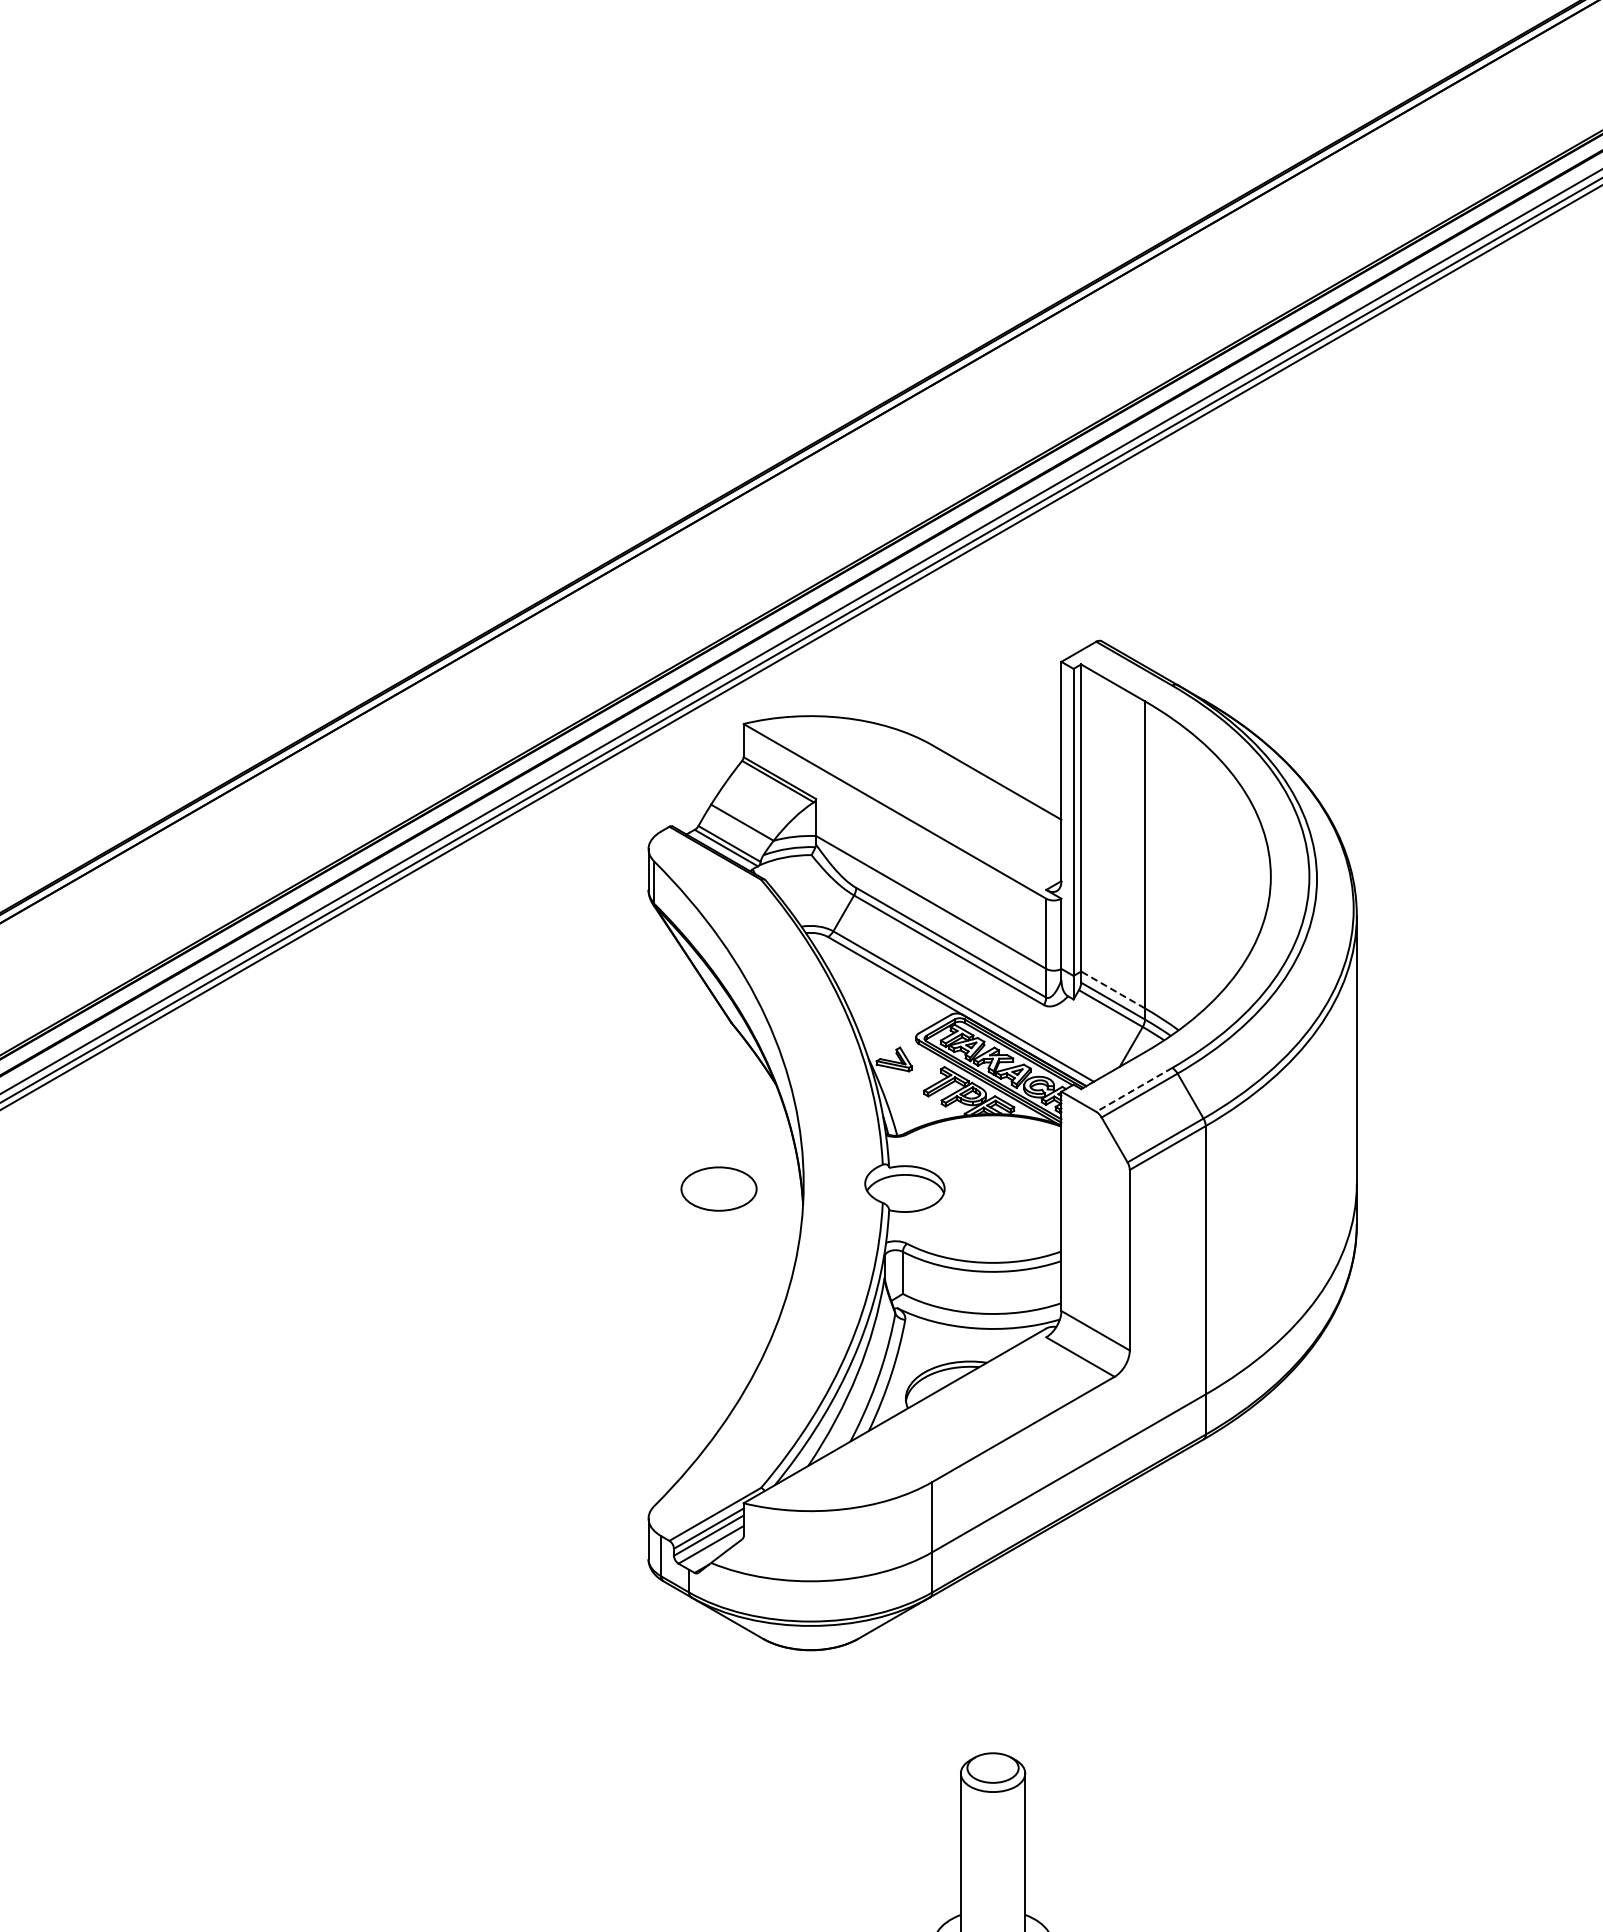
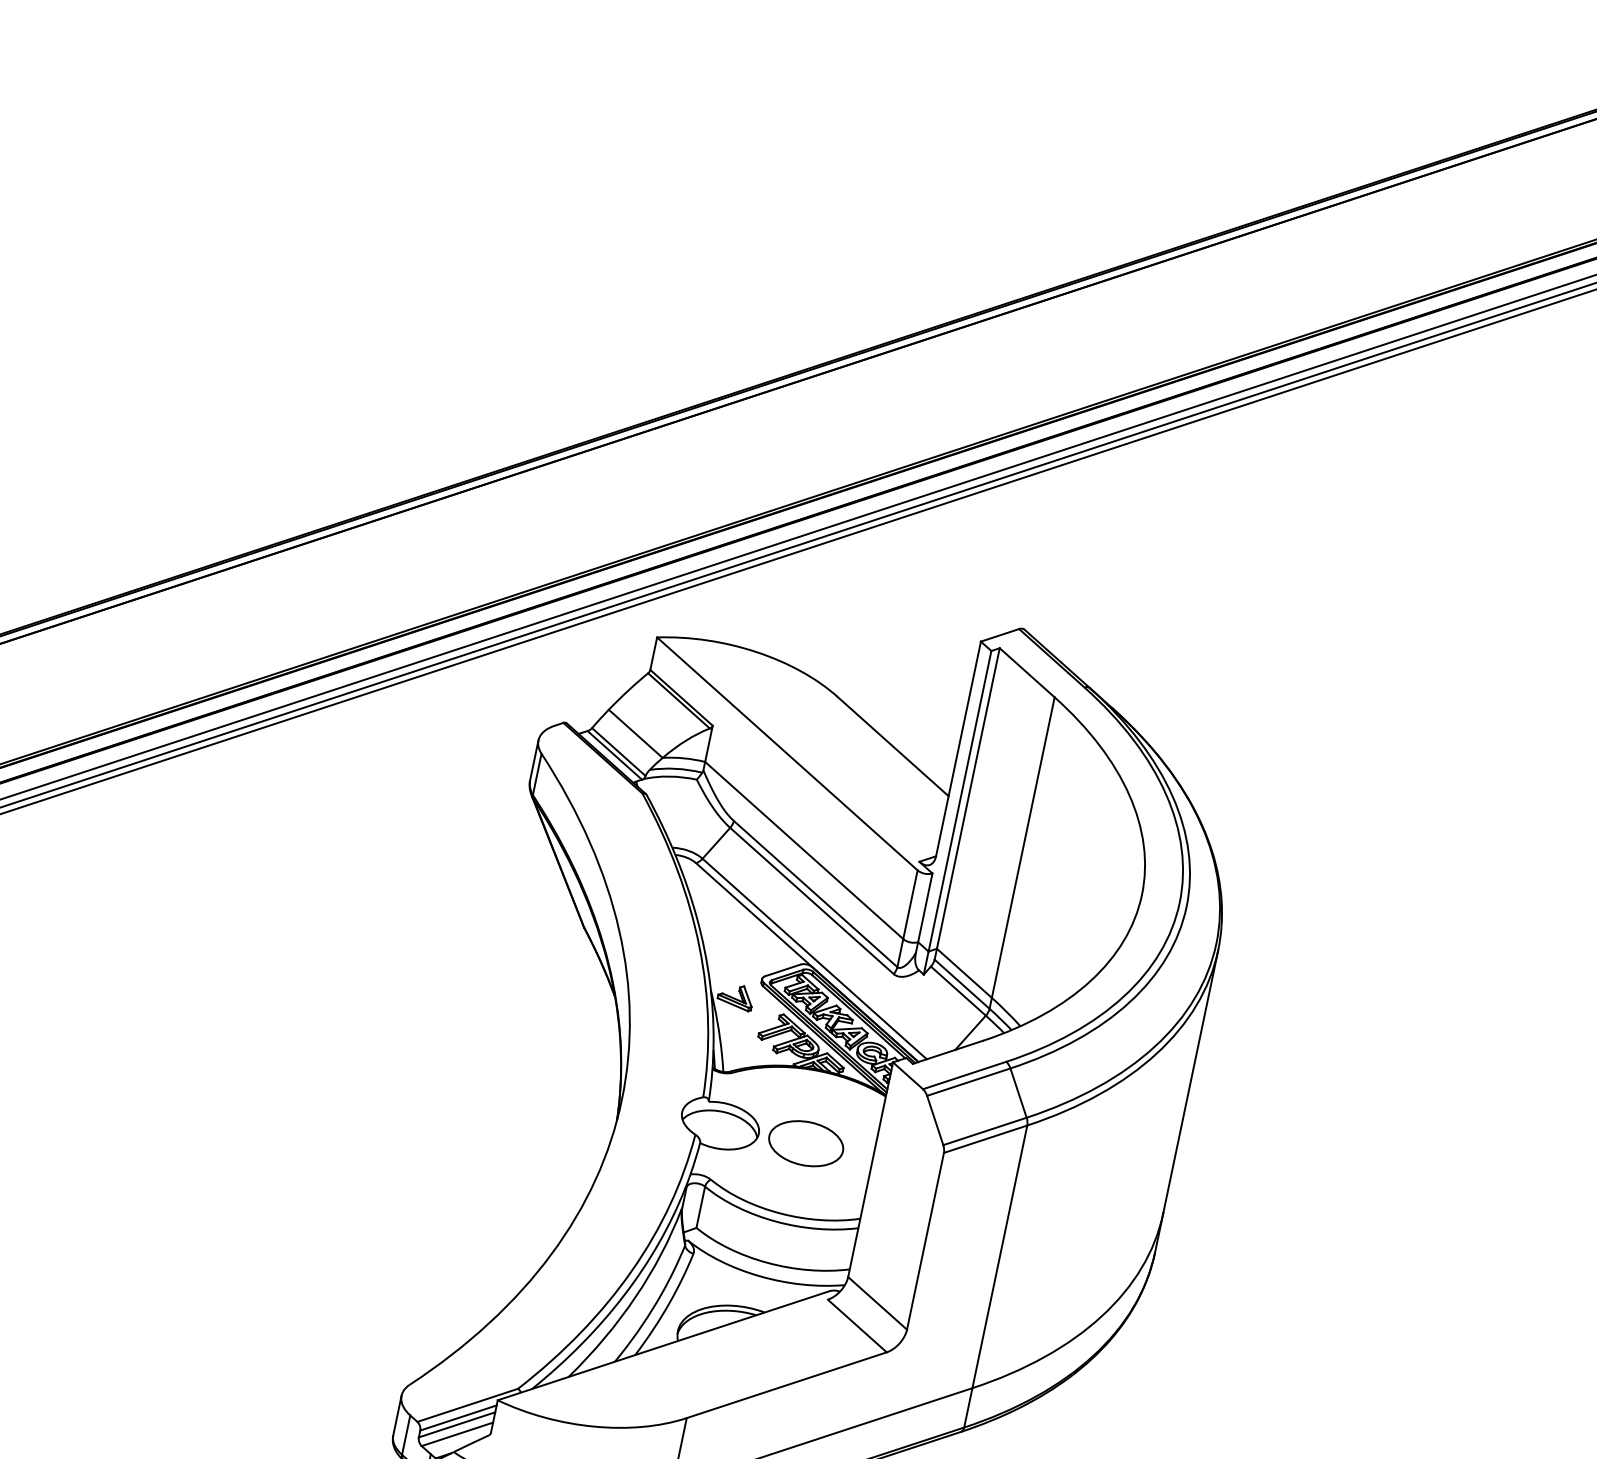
line: (1113, 989) -> (964, 972), dashed -> solid
line: (1134, 1089) -> (965, 1075), dashed -> solid
part: (718, 1188) -> (805, 1143), moved

